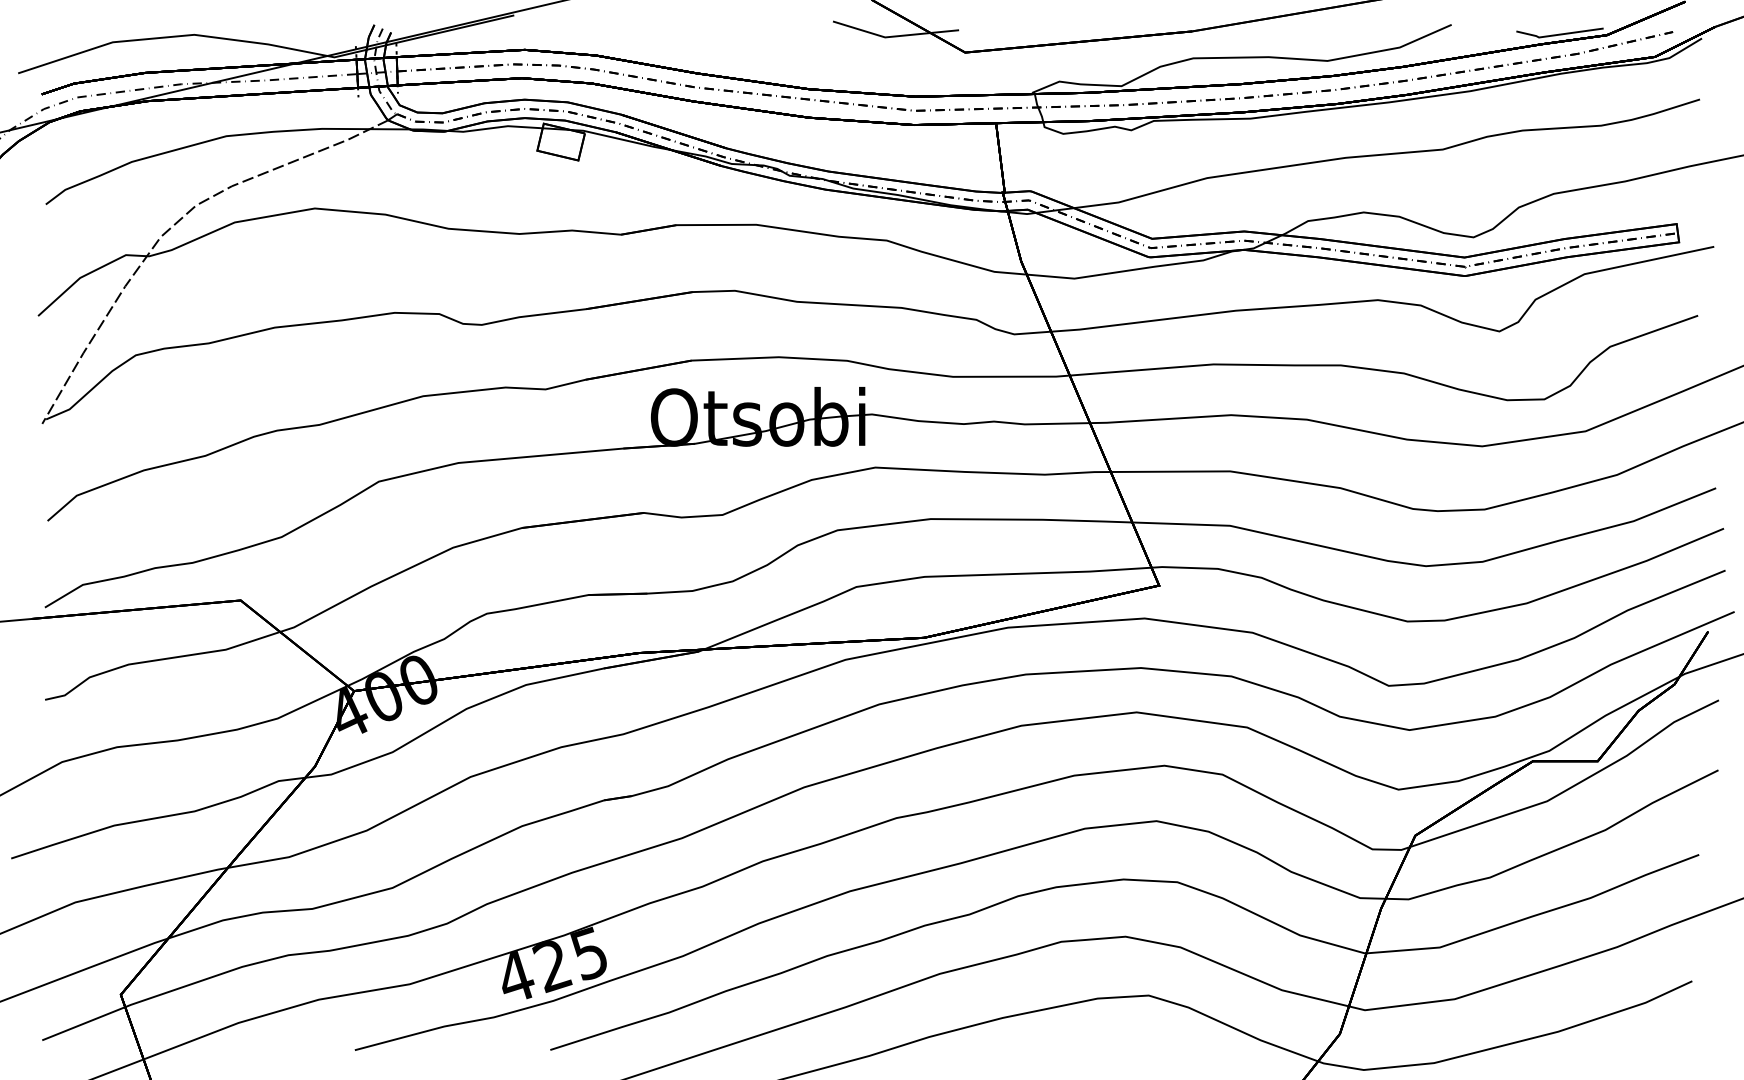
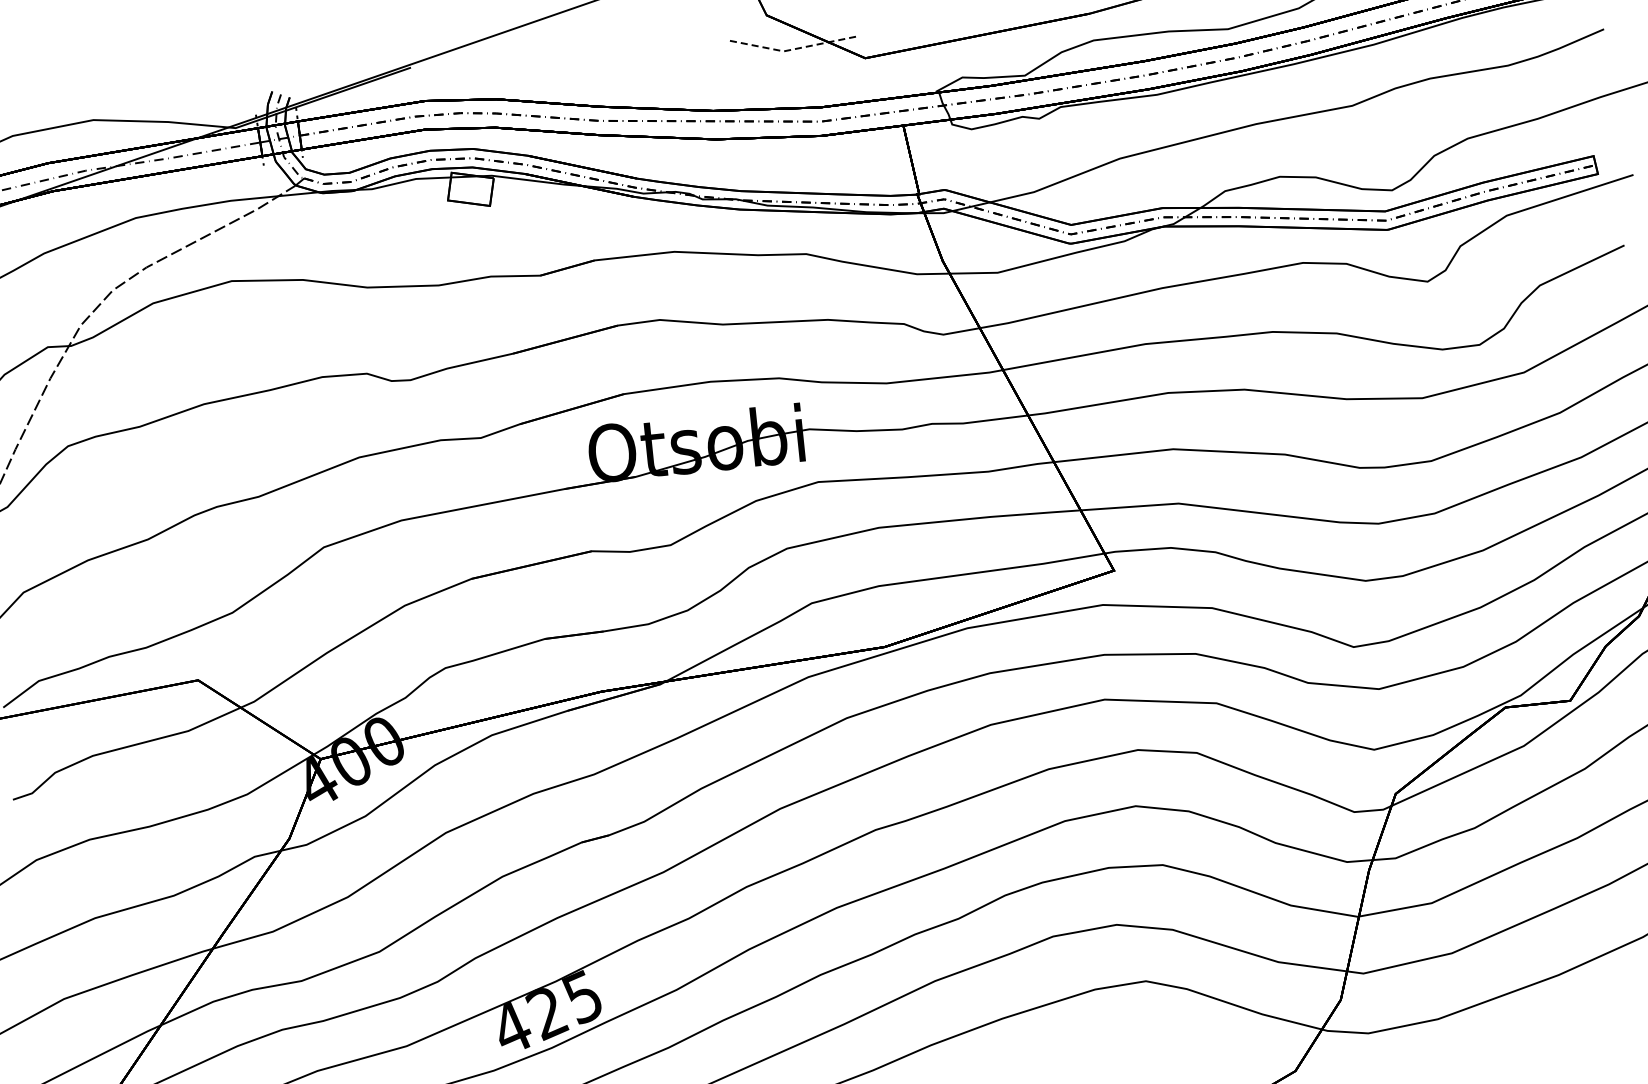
line: (895, 36) -> (793, 49), solid -> dashed

